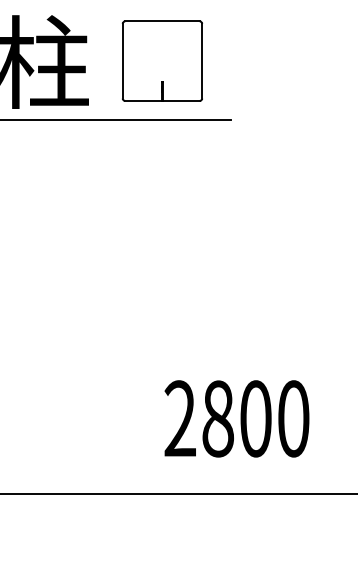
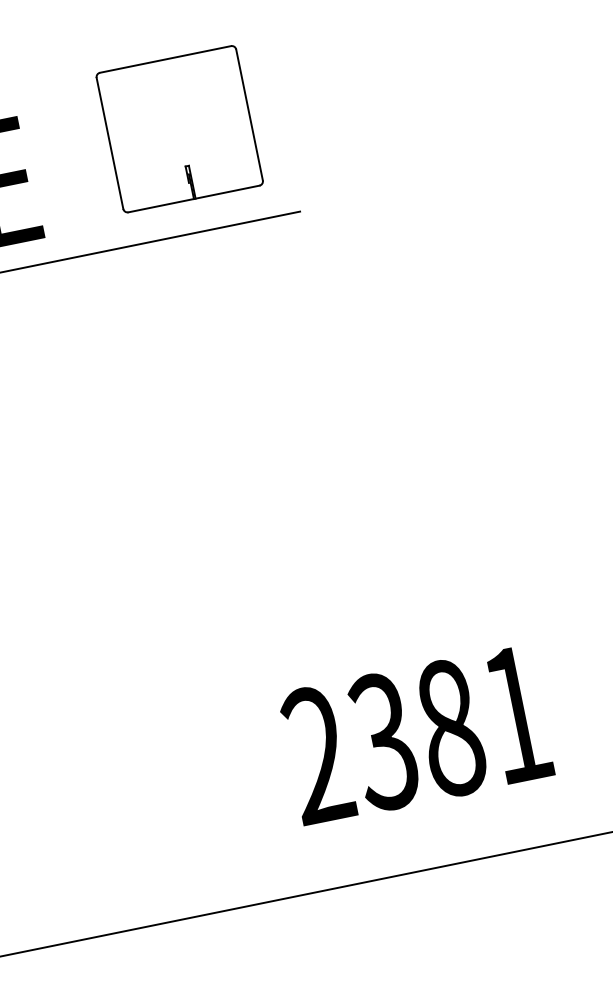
part: (161, 60) -> (177, 128), moved
text: (255, 418) -> (449, 727), 2800 -> 2381

